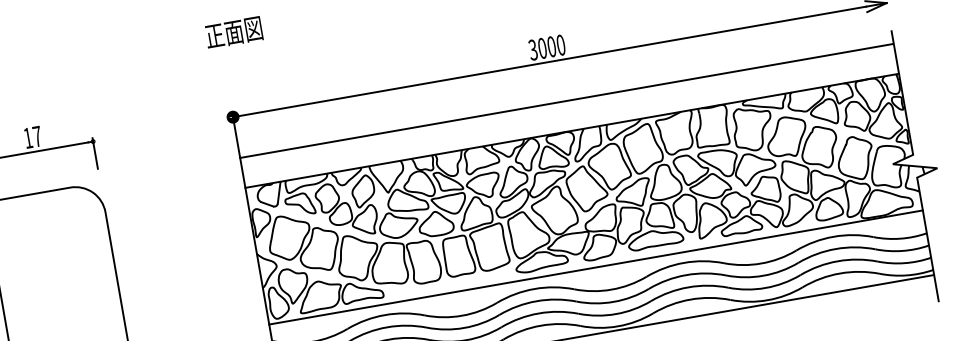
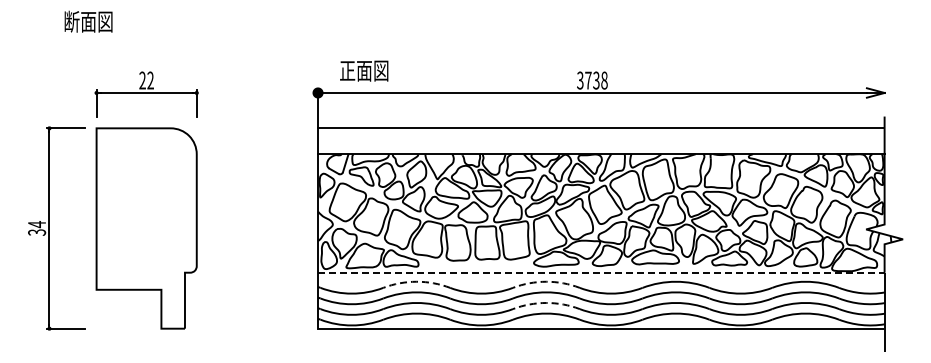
text: (234, 31) -> (364, 70), moved
text: (551, 46) -> (596, 80), 3000 -> 3738
text: (32, 137) -> (146, 80), 17 -> 22
line: (596, 267) -> (601, 272), solid -> dashed
arc: (534, 288) -> (546, 281), solid -> dashed
arc: (538, 312) -> (546, 302), solid -> dashed
arc: (384, 314) -> (416, 281), solid -> dashed

